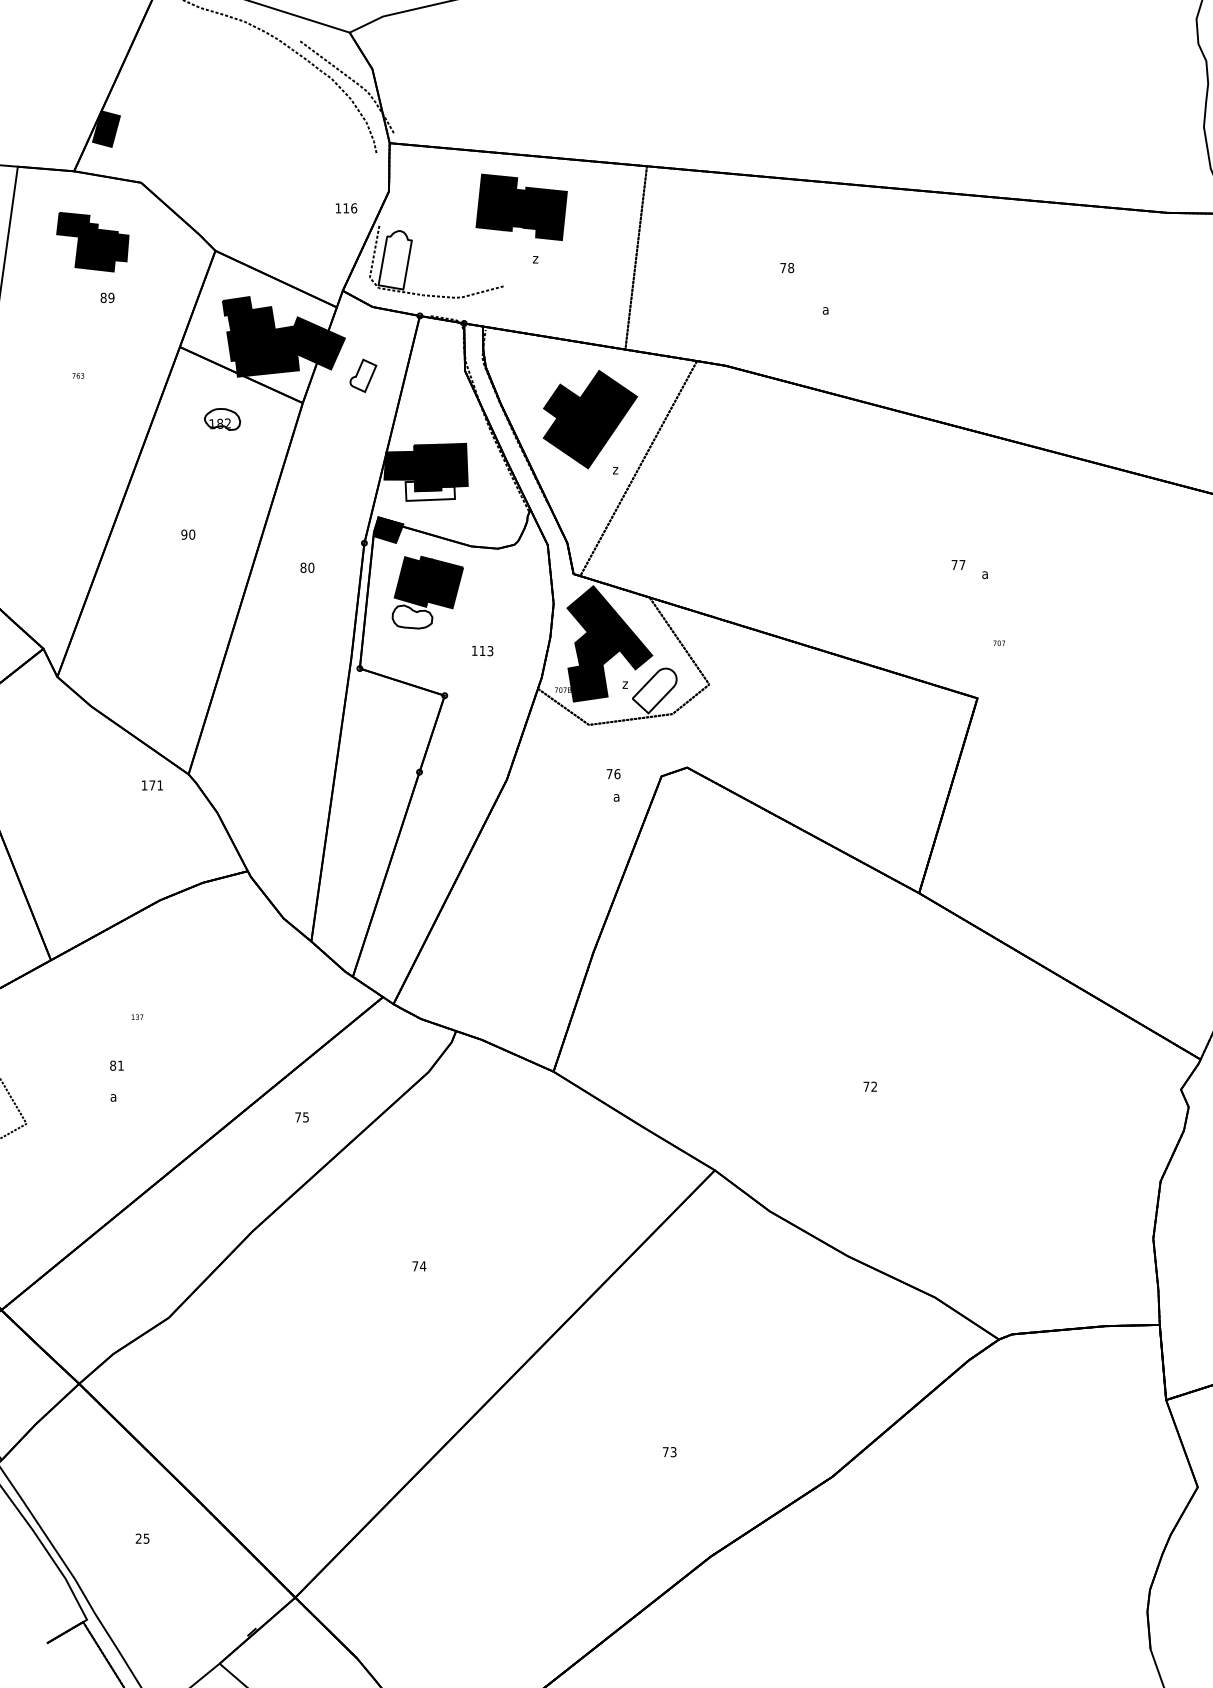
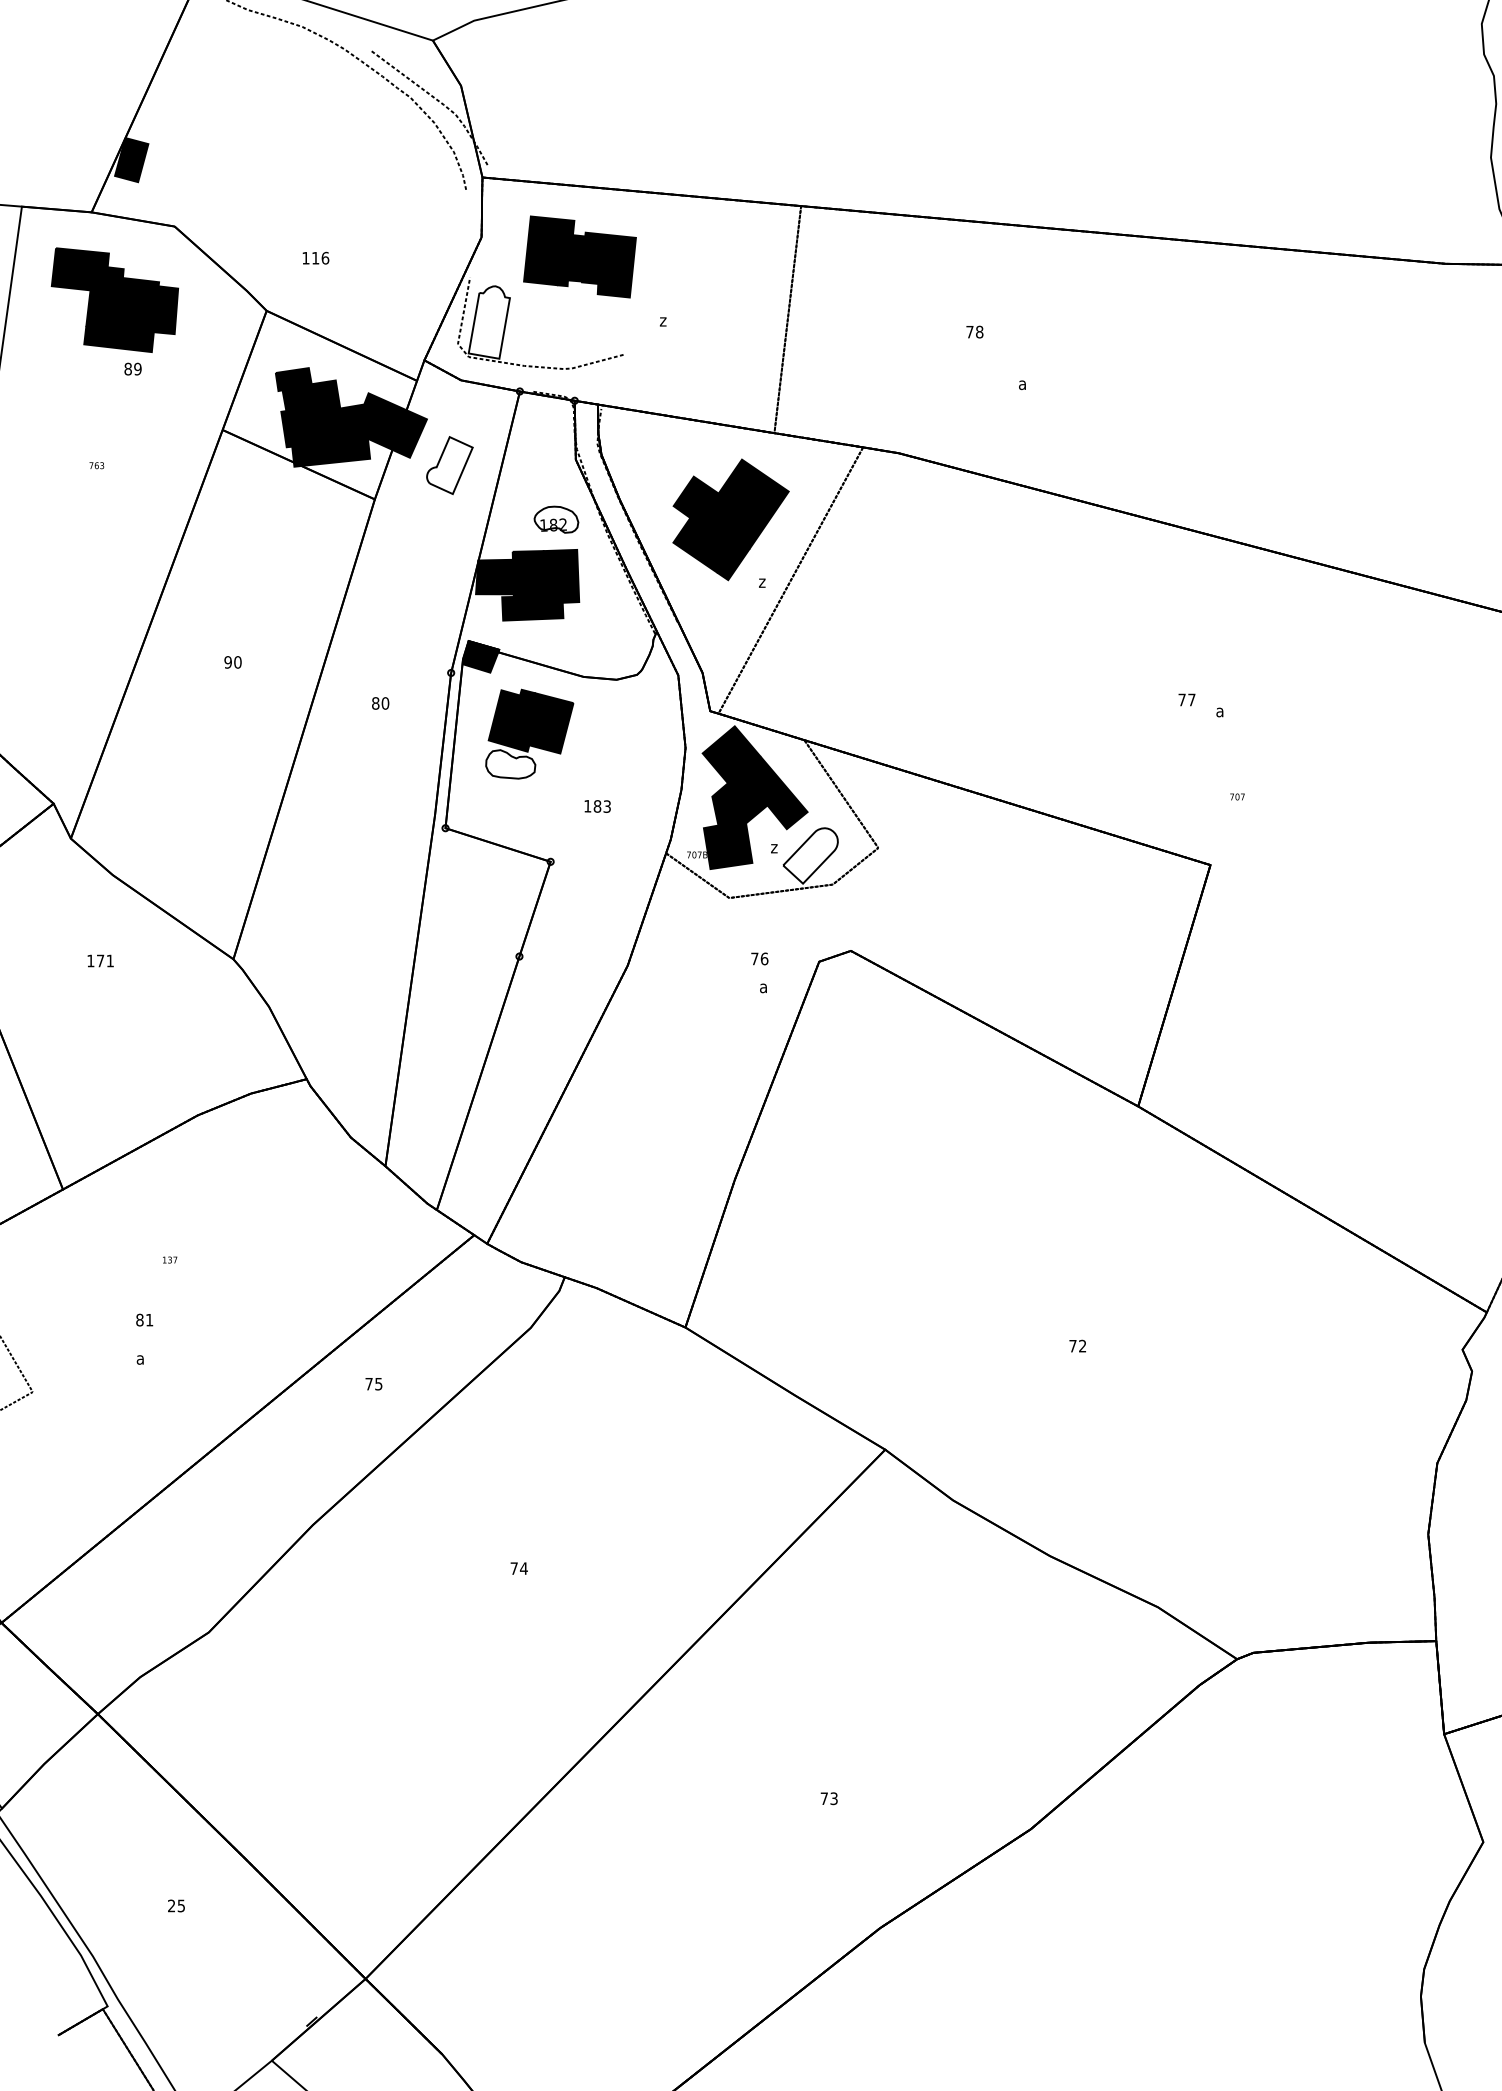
part: (521, 206) -> (579, 256), moved
text: (346, 207) -> (315, 257), moved
part: (92, 241) -> (114, 299), size x1.43
part: (363, 375) -> (449, 465), size x1.43
part: (222, 419) -> (556, 519), moved
fill: (430, 491) -> (532, 608), added
text: (482, 651) -> (597, 806), 113 -> 183
text: (152, 785) -> (100, 960), moved

